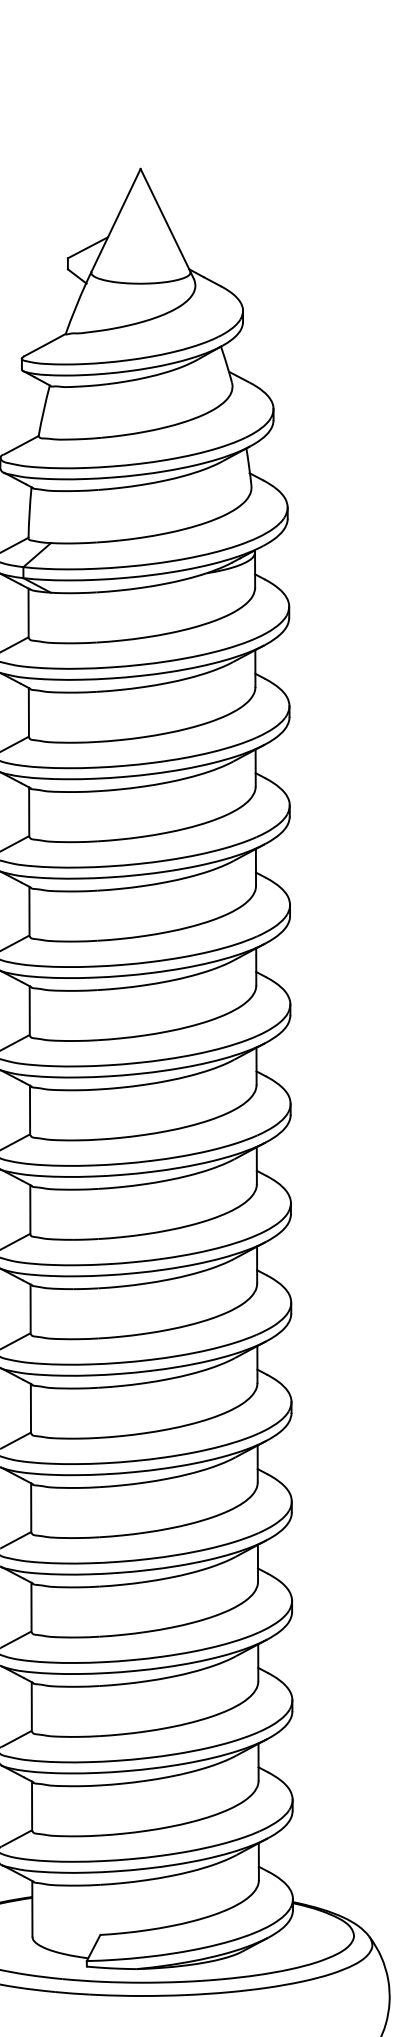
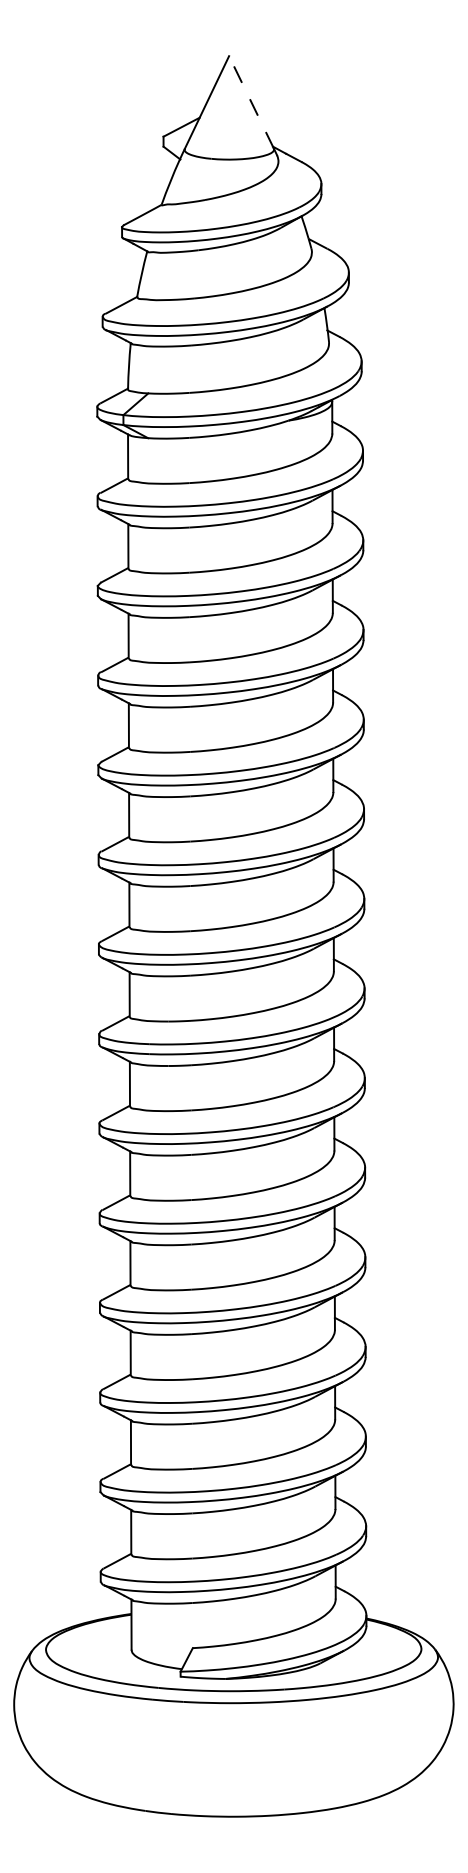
line: (165, 219) -> (251, 101), solid -> dashed

